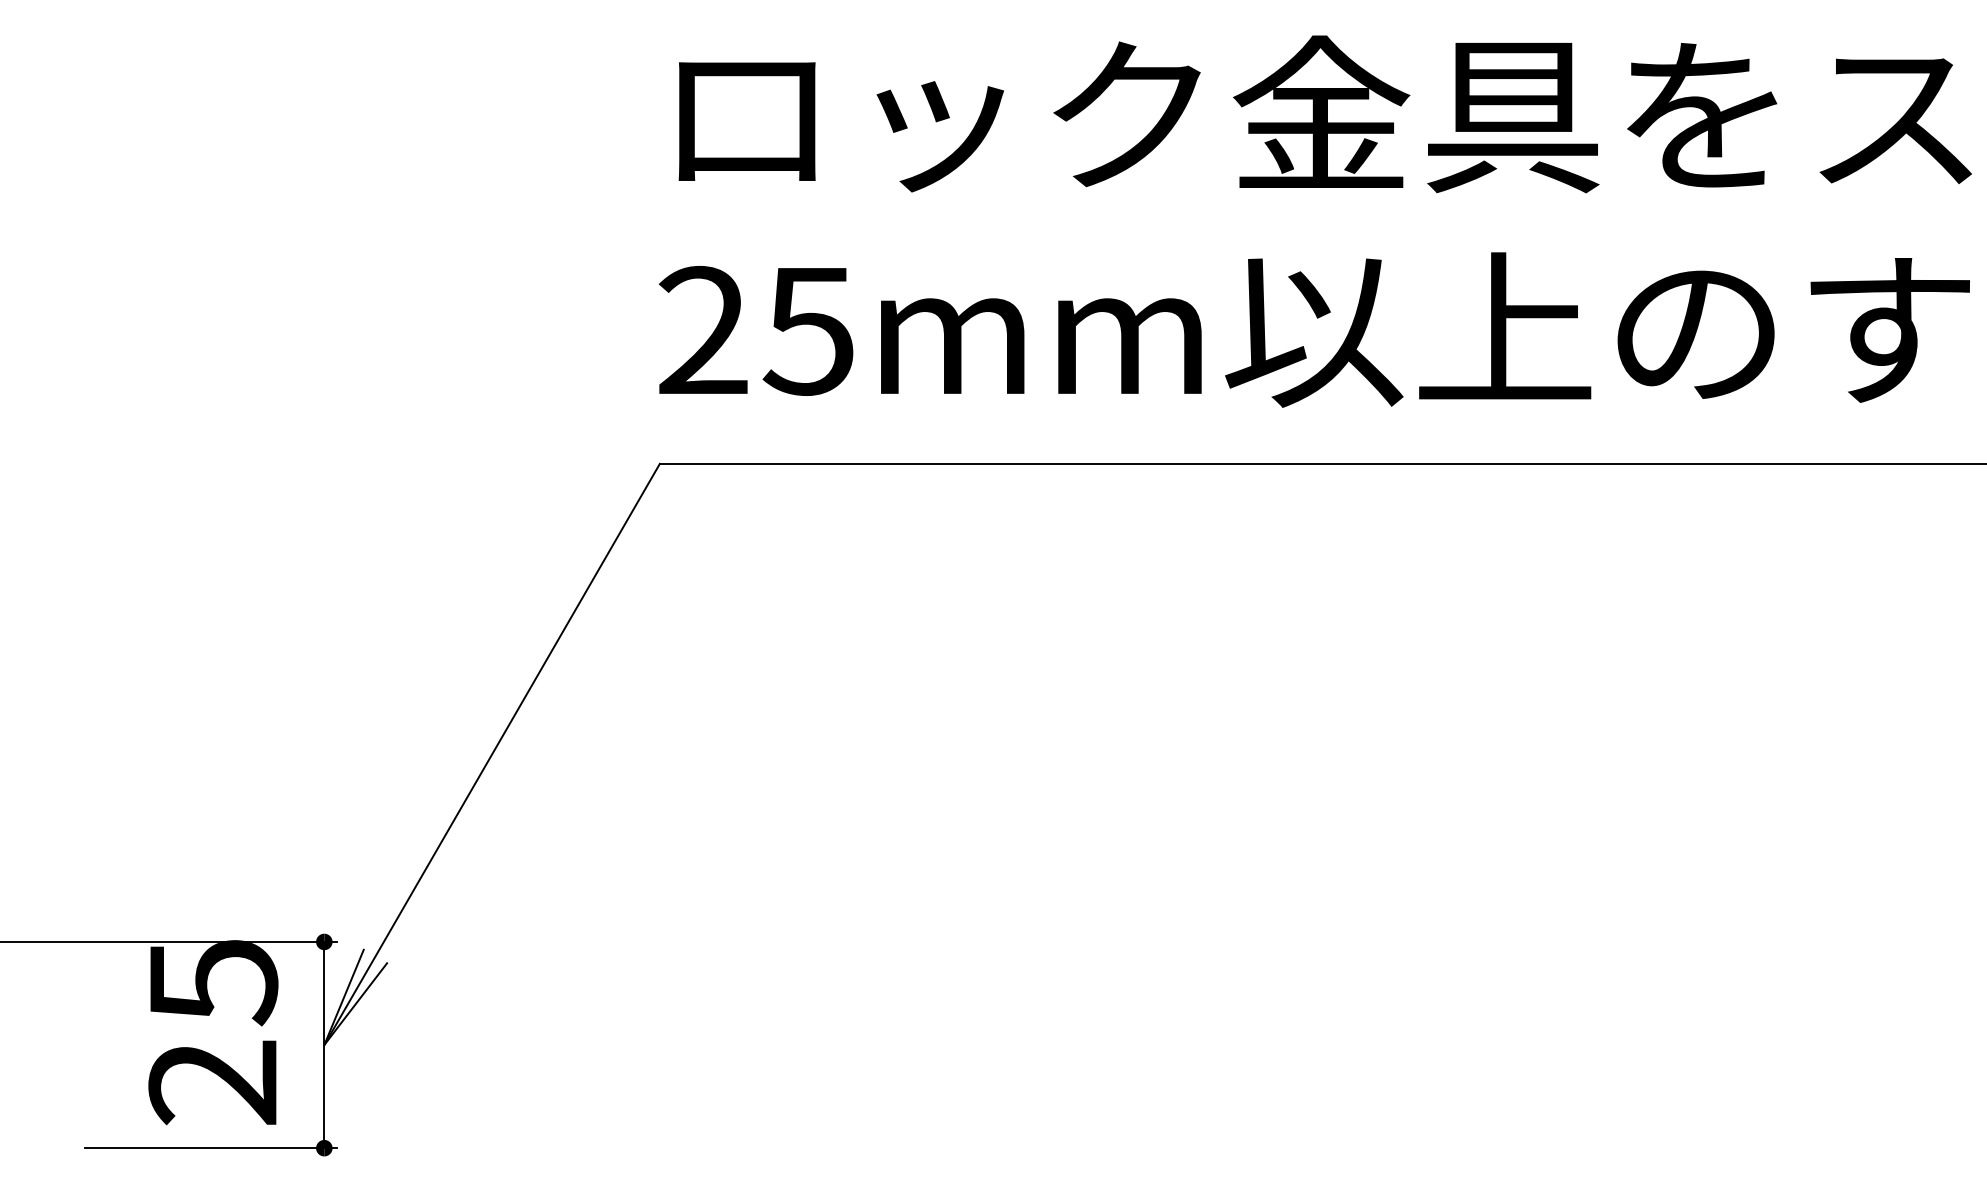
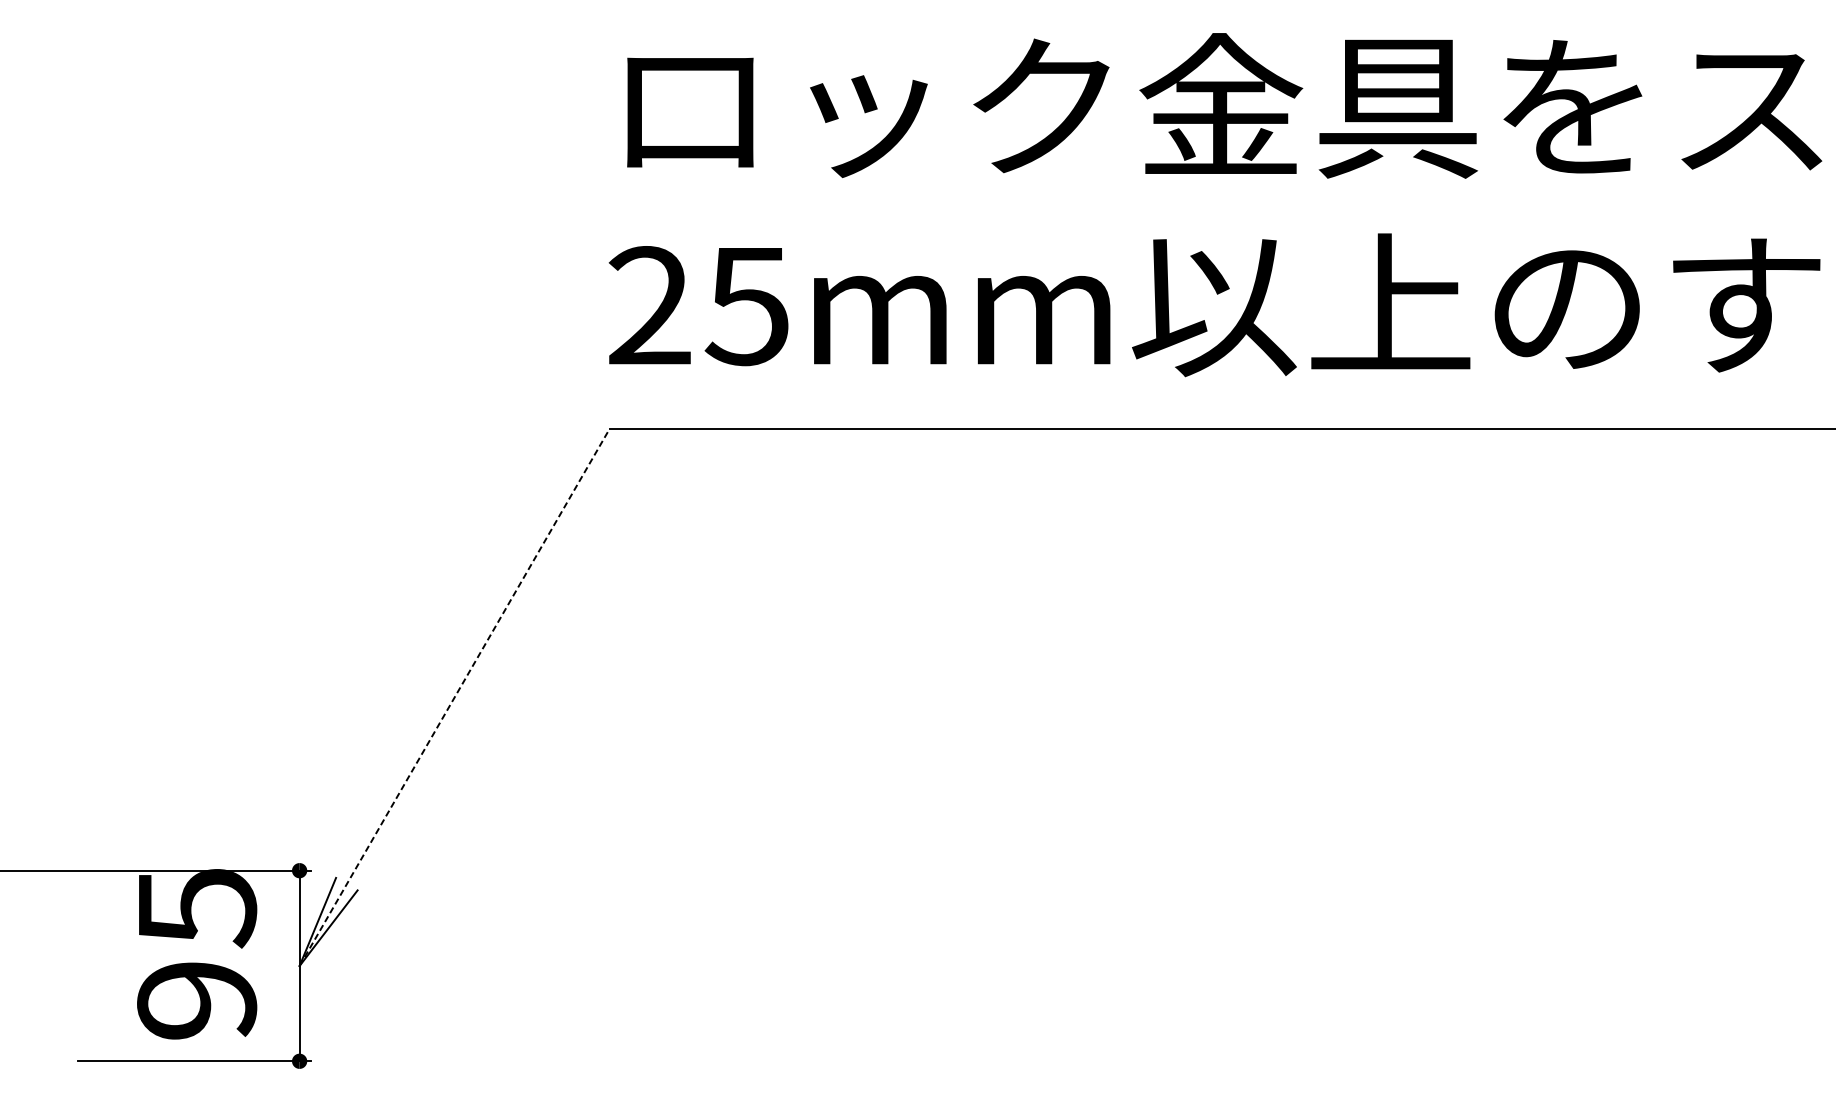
line: (492, 754) -> (455, 697), solid -> dashed
text: (213, 1082) -> (197, 1000), 25 -> 95

